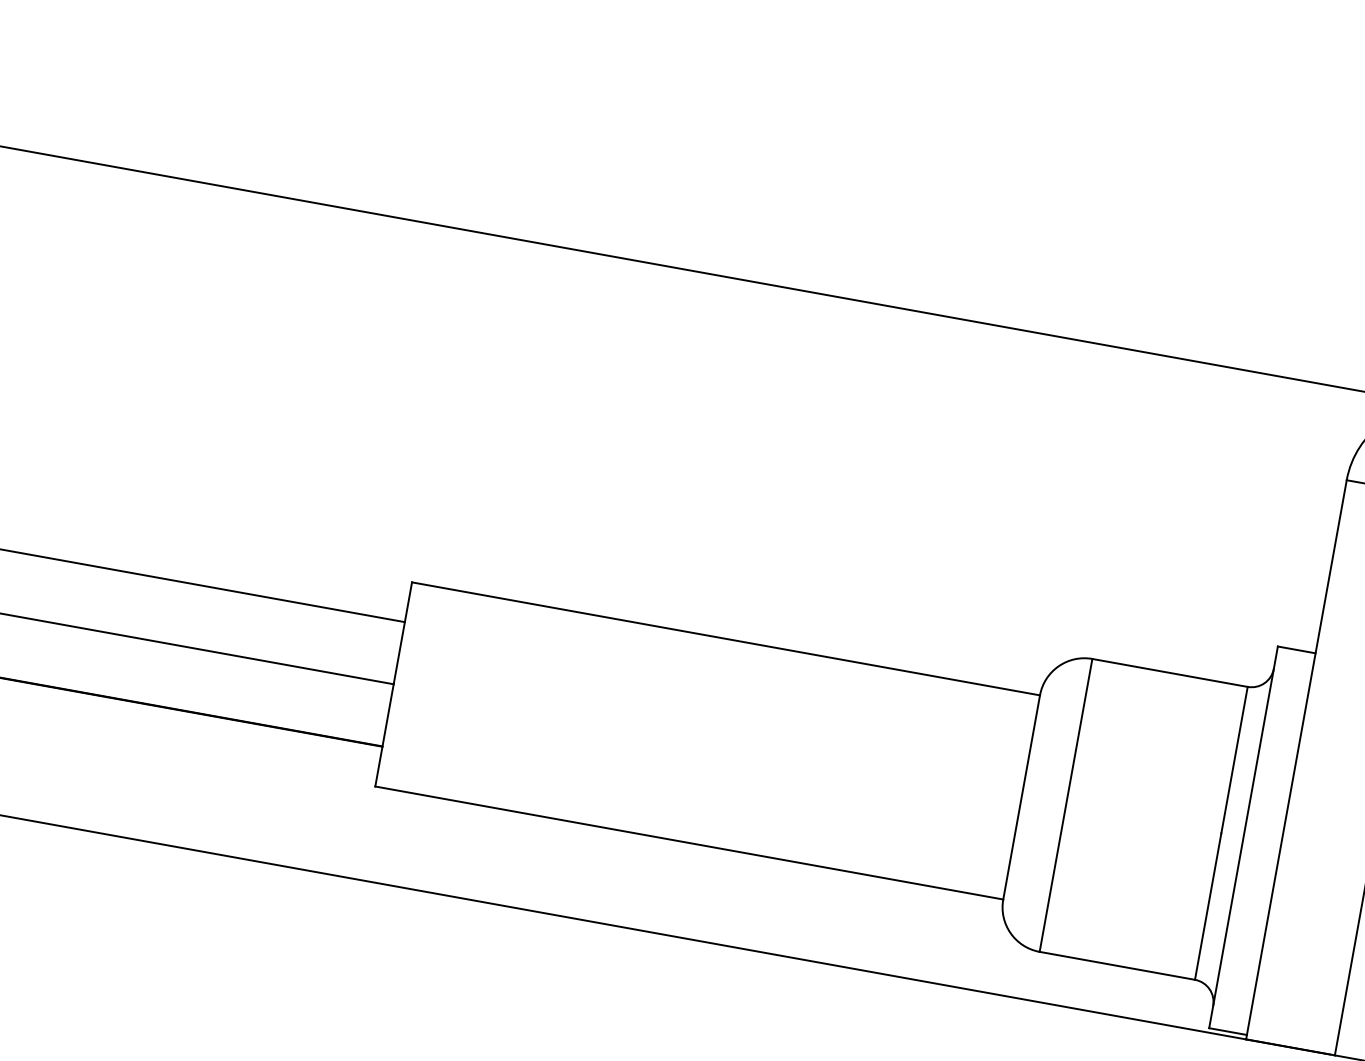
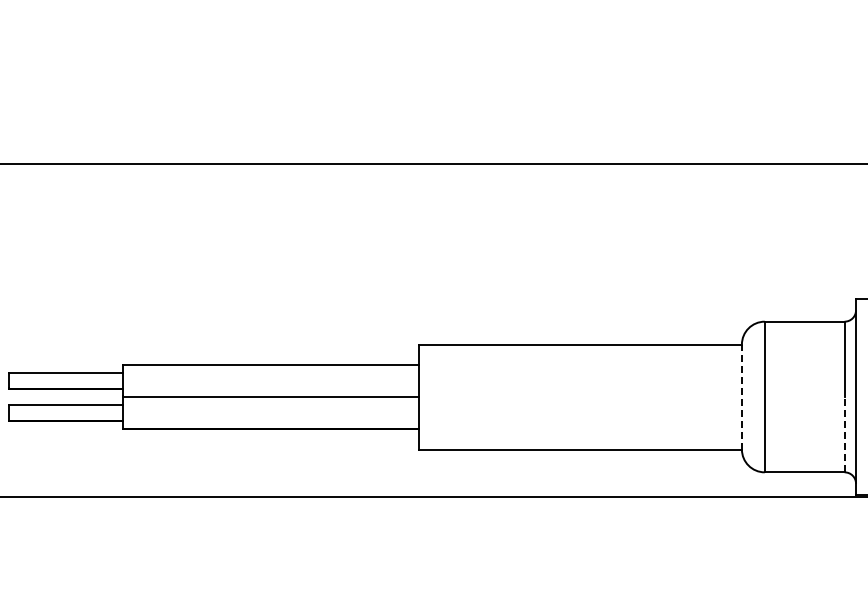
line: (1020, 798) -> (741, 397), solid -> dashed
line: (1207, 906) -> (844, 434), solid -> dashed

